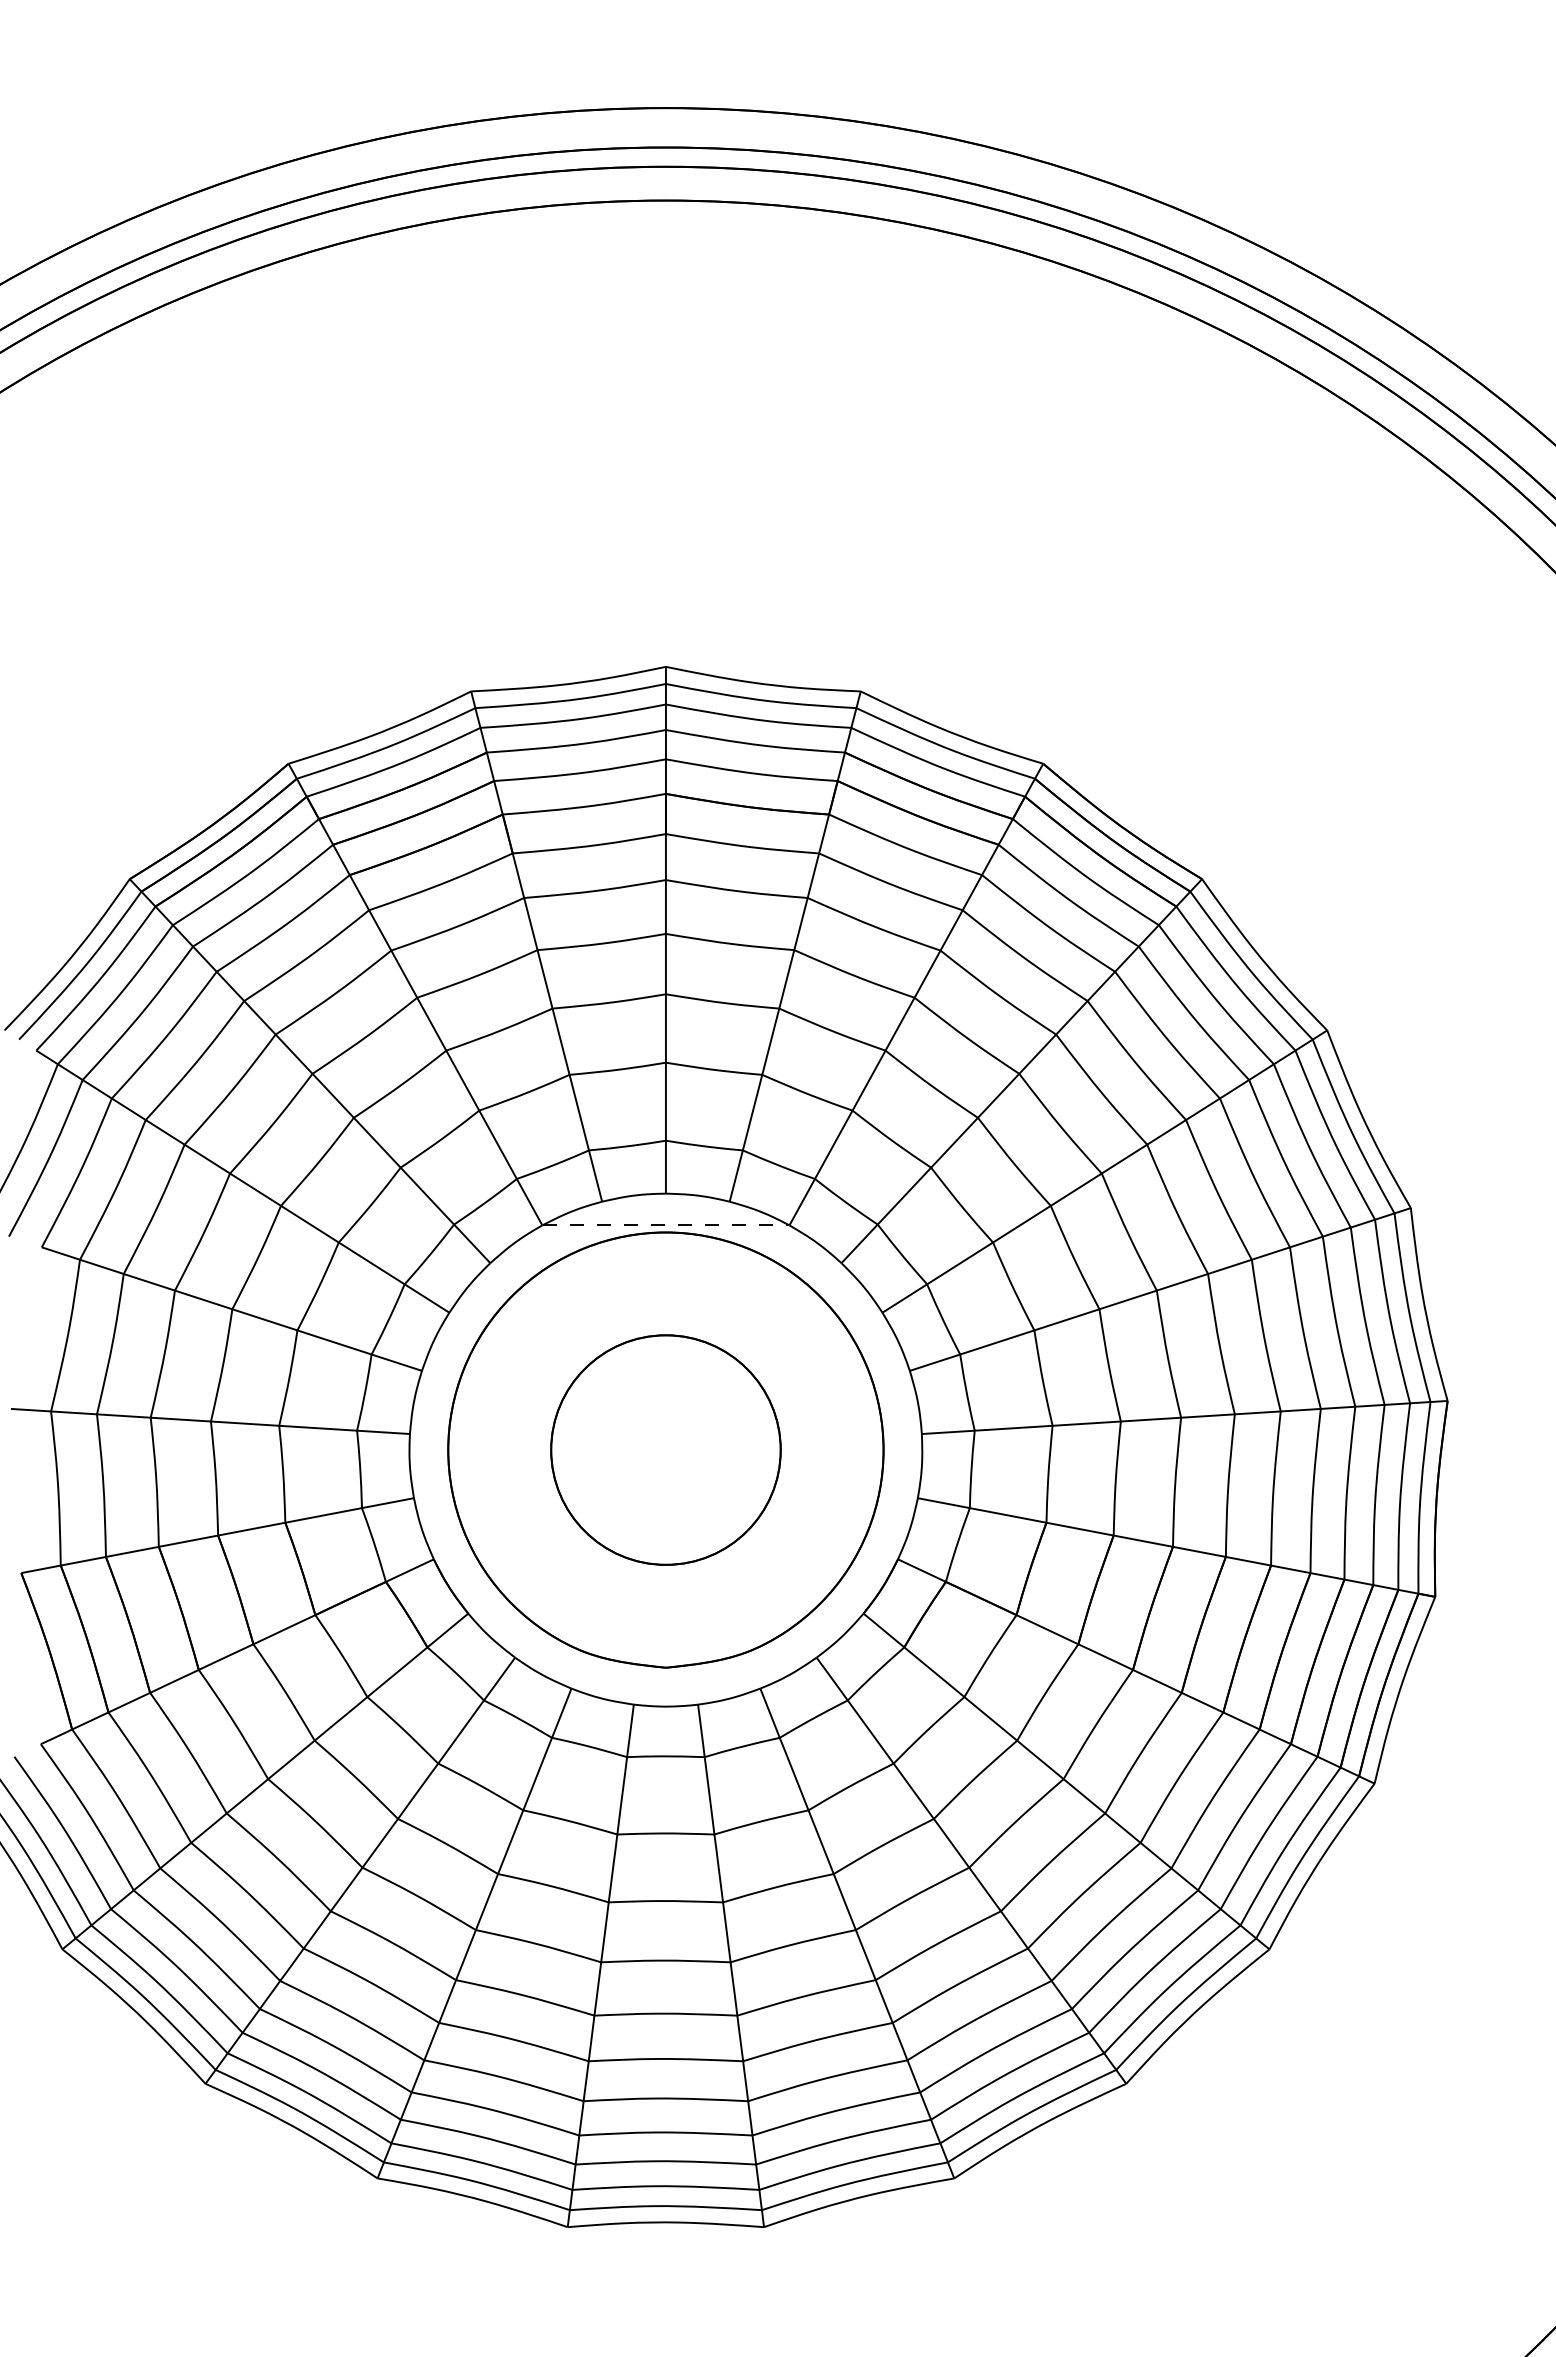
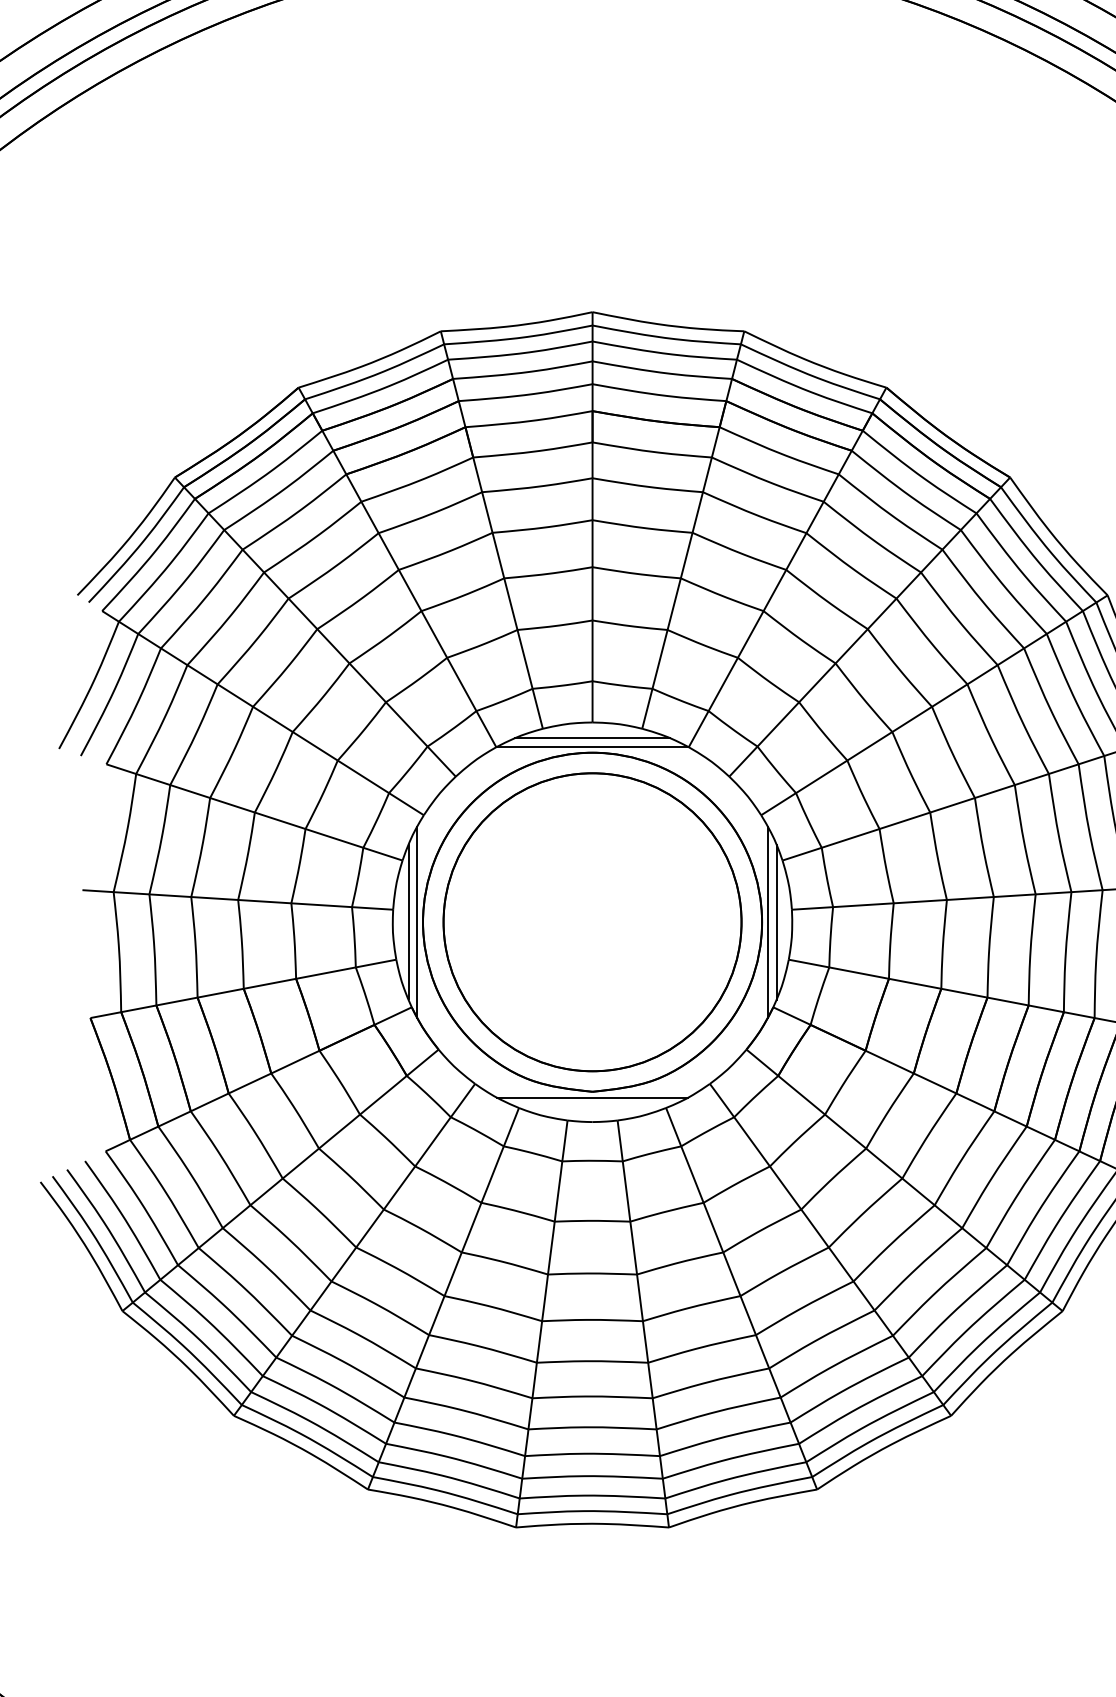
line: (665, 1213) -> (592, 737), added
line: (665, 1225) -> (592, 747), dashed -> solid
line: (429, 1449) -> (408, 921), added
line: (440, 1449) -> (416, 921), added
part: (665, 1449) -> (592, 921), size x1.67
line: (891, 1449) -> (768, 921), added
line: (902, 1449) -> (776, 921), added
line: (665, 1675) -> (592, 1097), added

